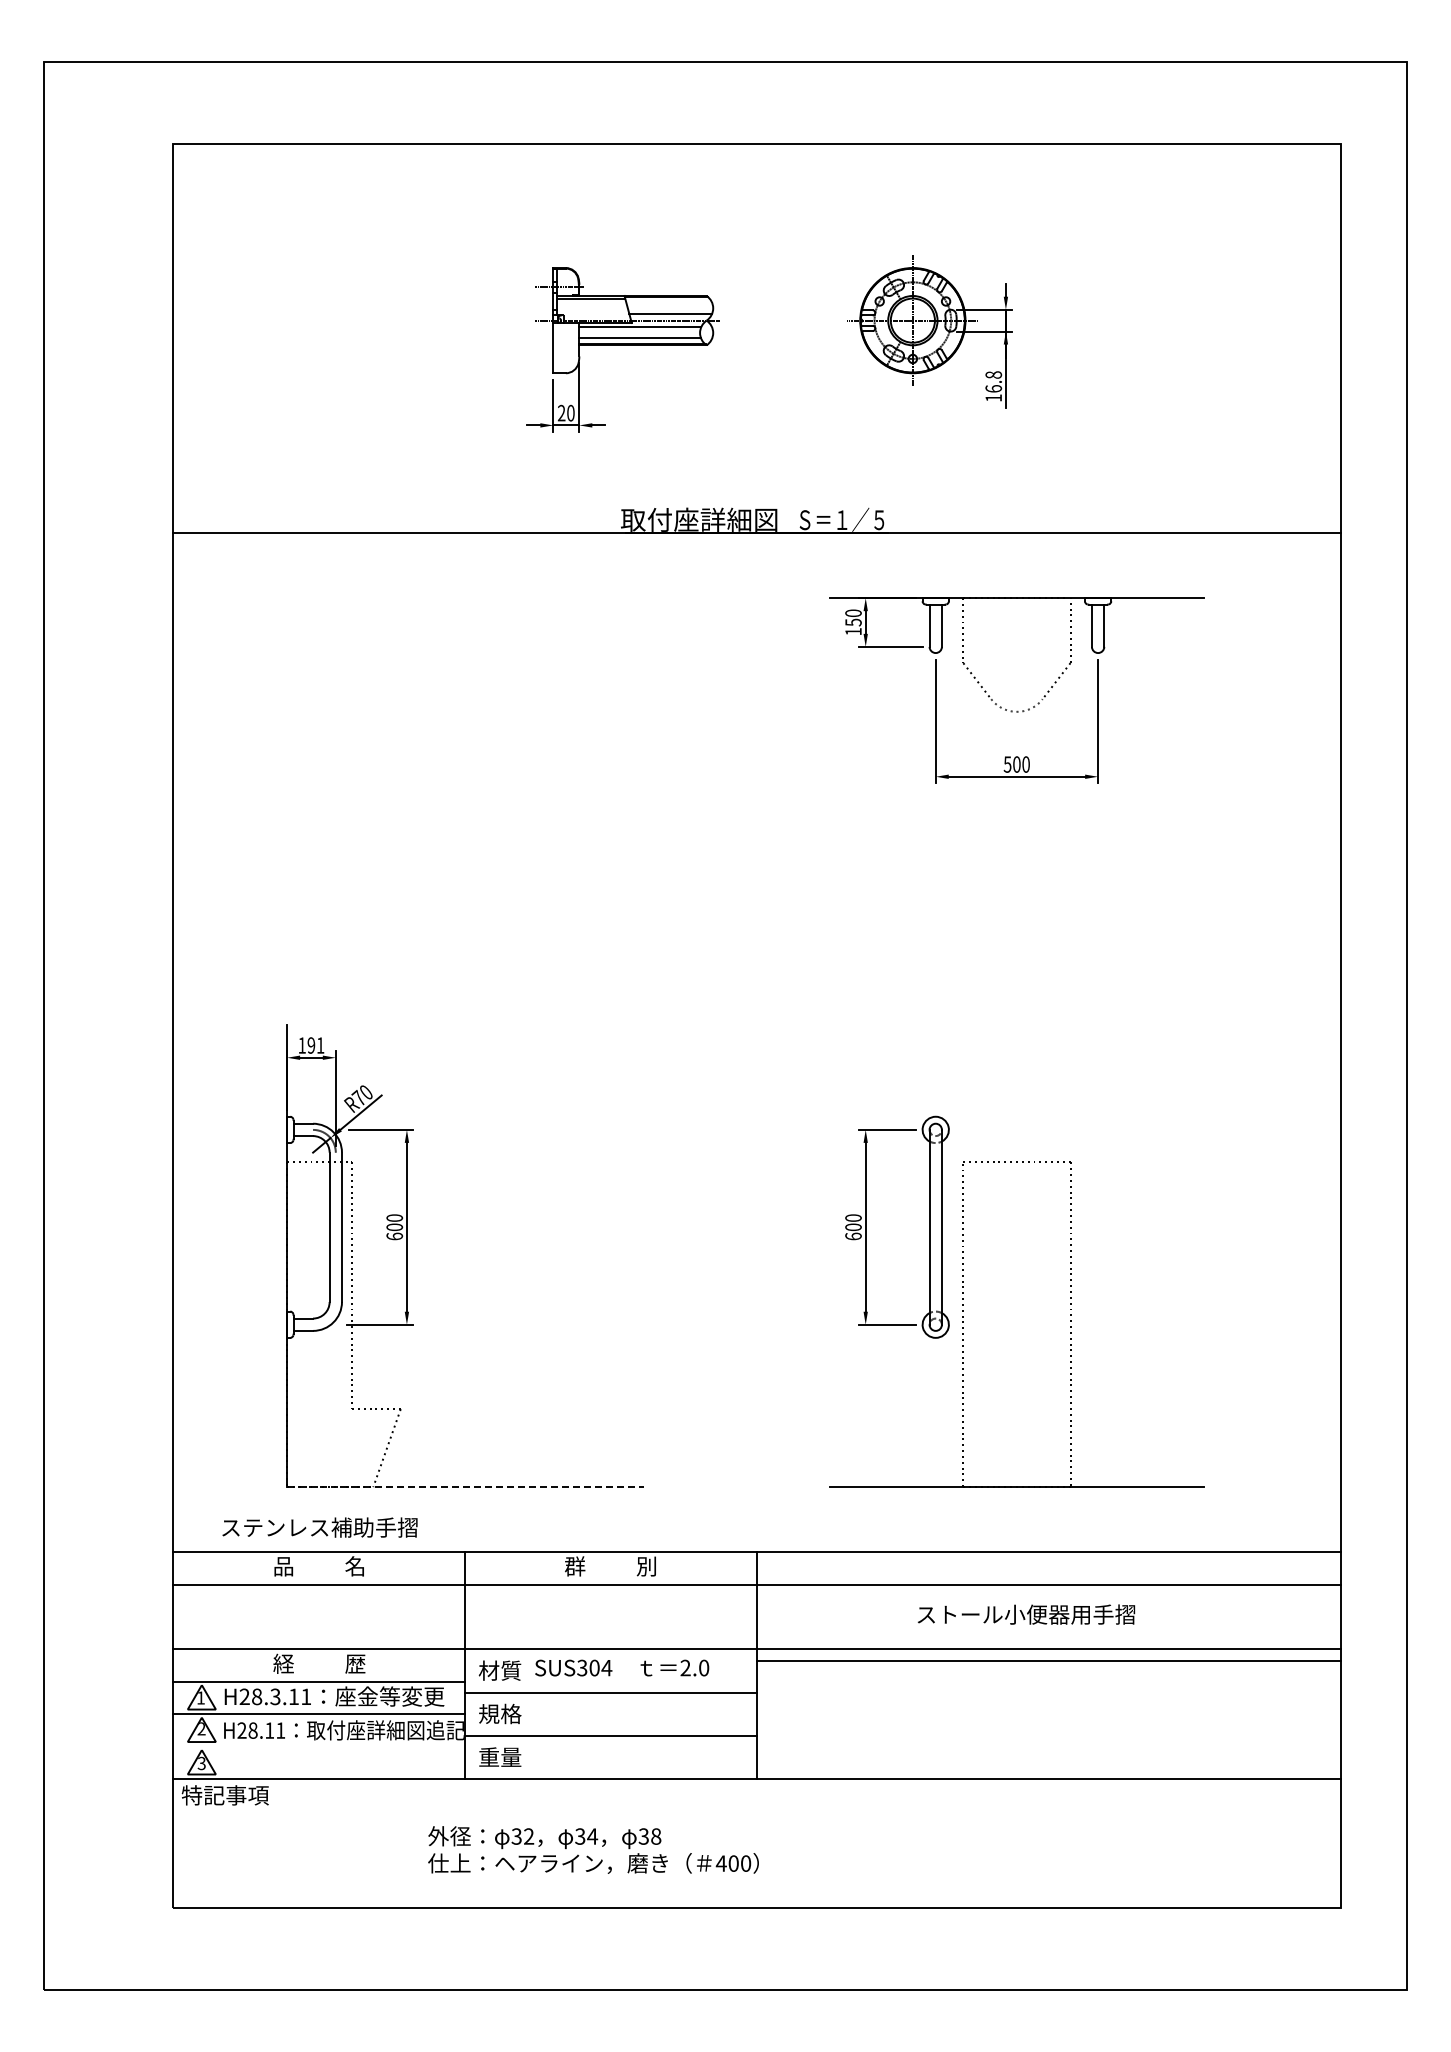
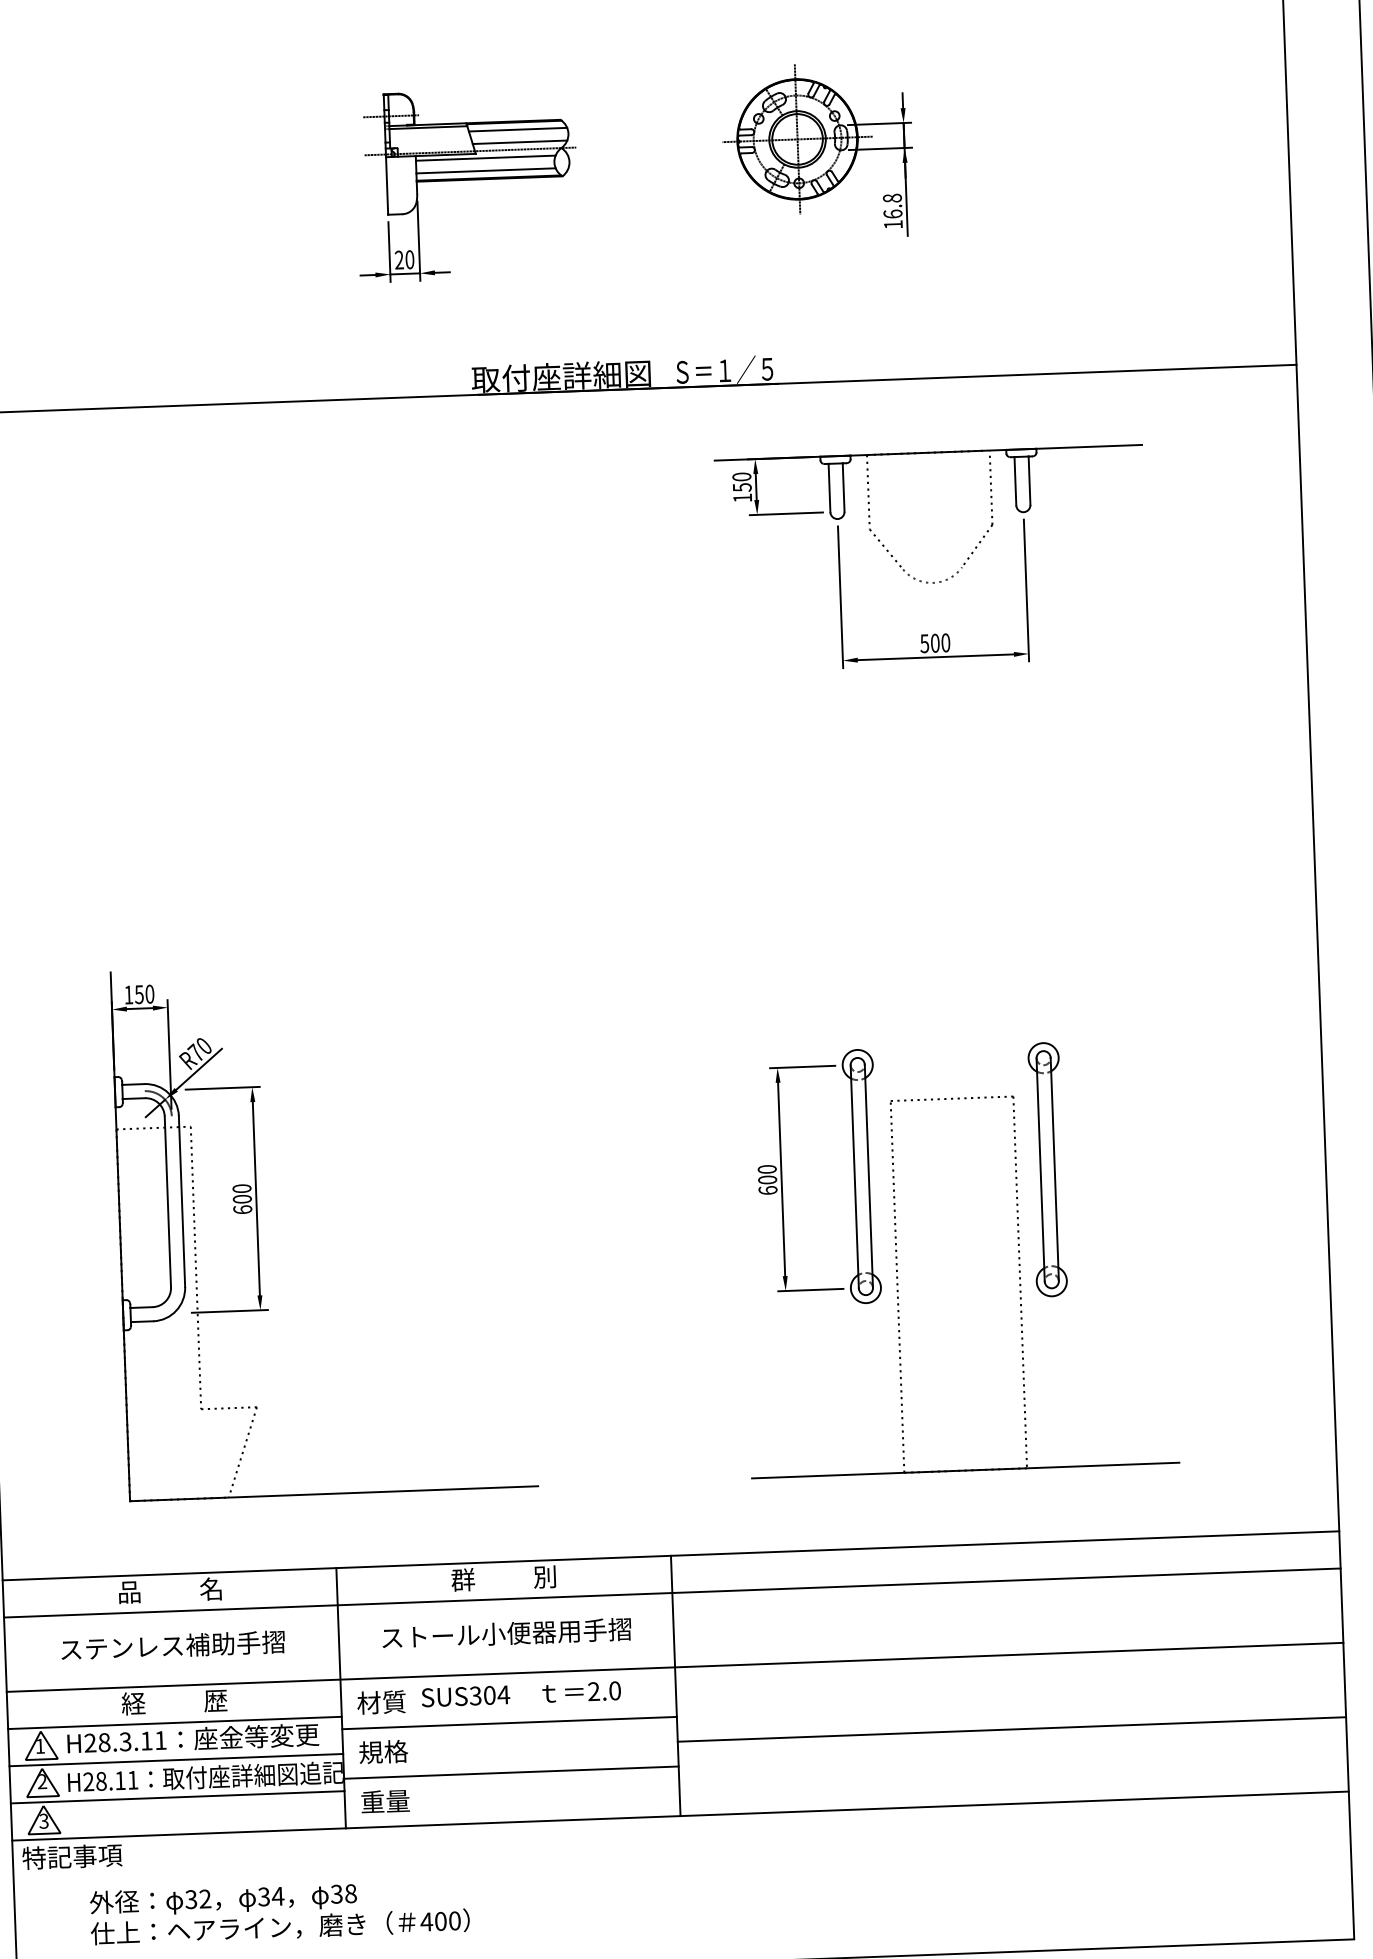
line: (669, 303) -> (518, 130), added
text: (315, 1045) -> (144, 994), 191 -> 150
part: (1098, 1226) -> (1048, 1168), added
line: (465, 1487) -> (334, 1494), dashed -> solid
text: (319, 1527) -> (172, 1645), moved
text: (1026, 1614) -> (506, 1633), moved
line: (1048, 1661) -> (1011, 1729), moved
line: (318, 1746) -> (176, 1796), added
text: (593, 1849) -> (279, 1911), moved

